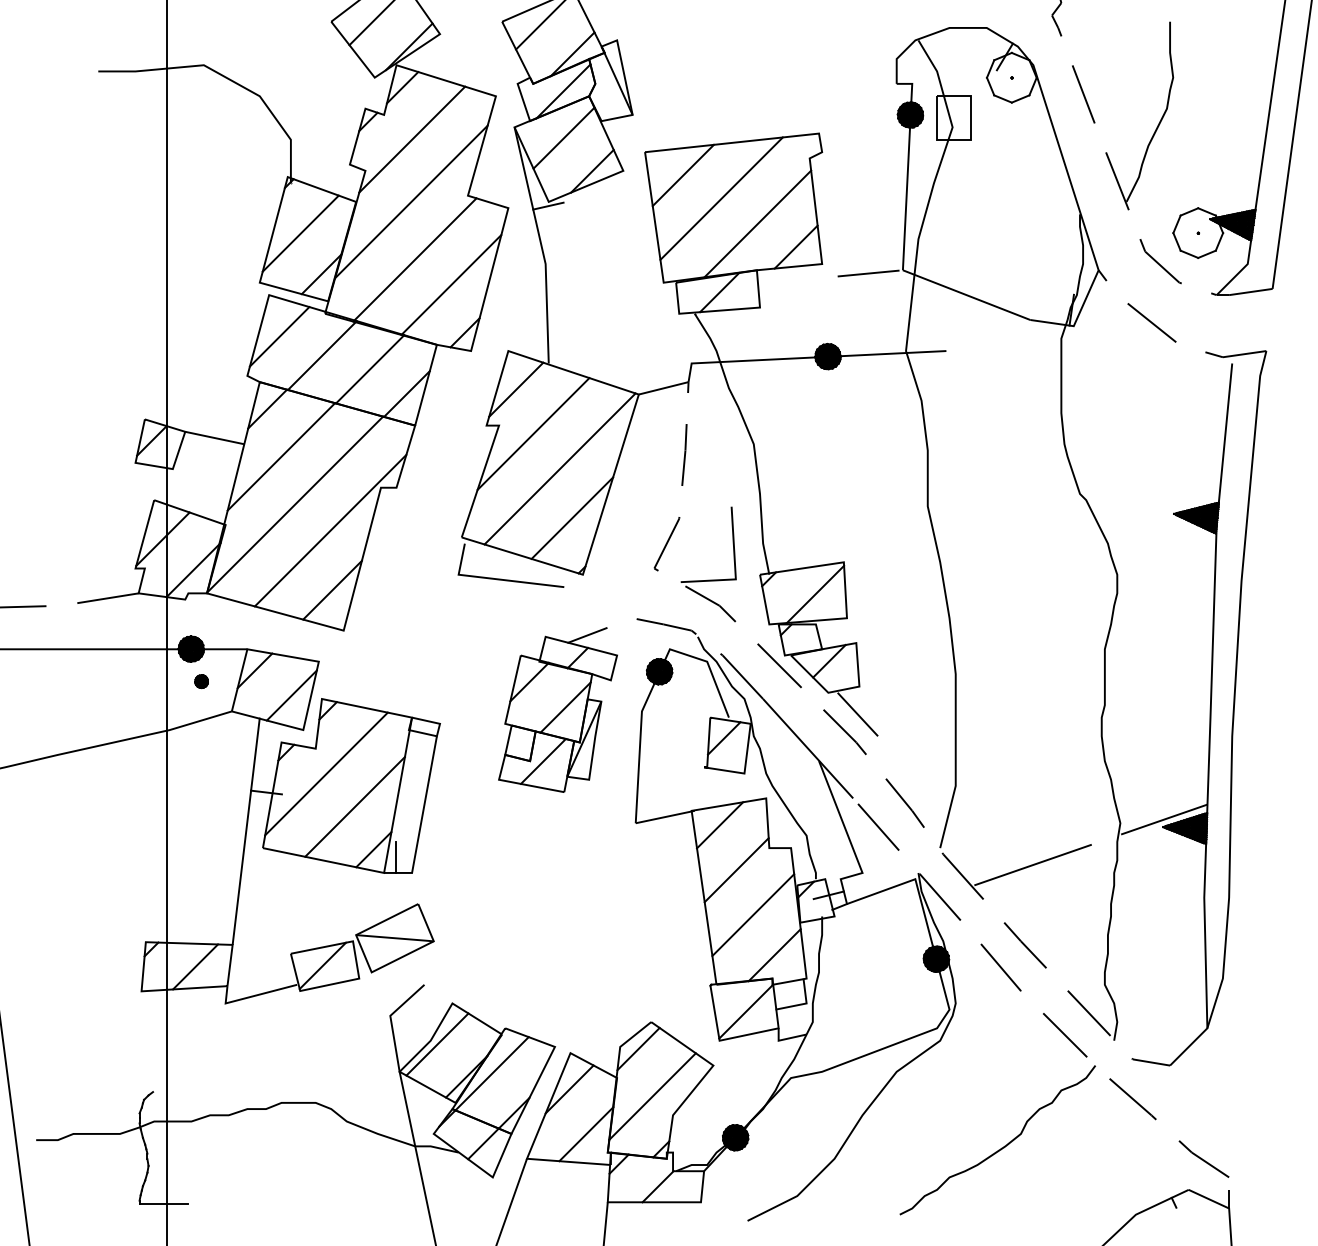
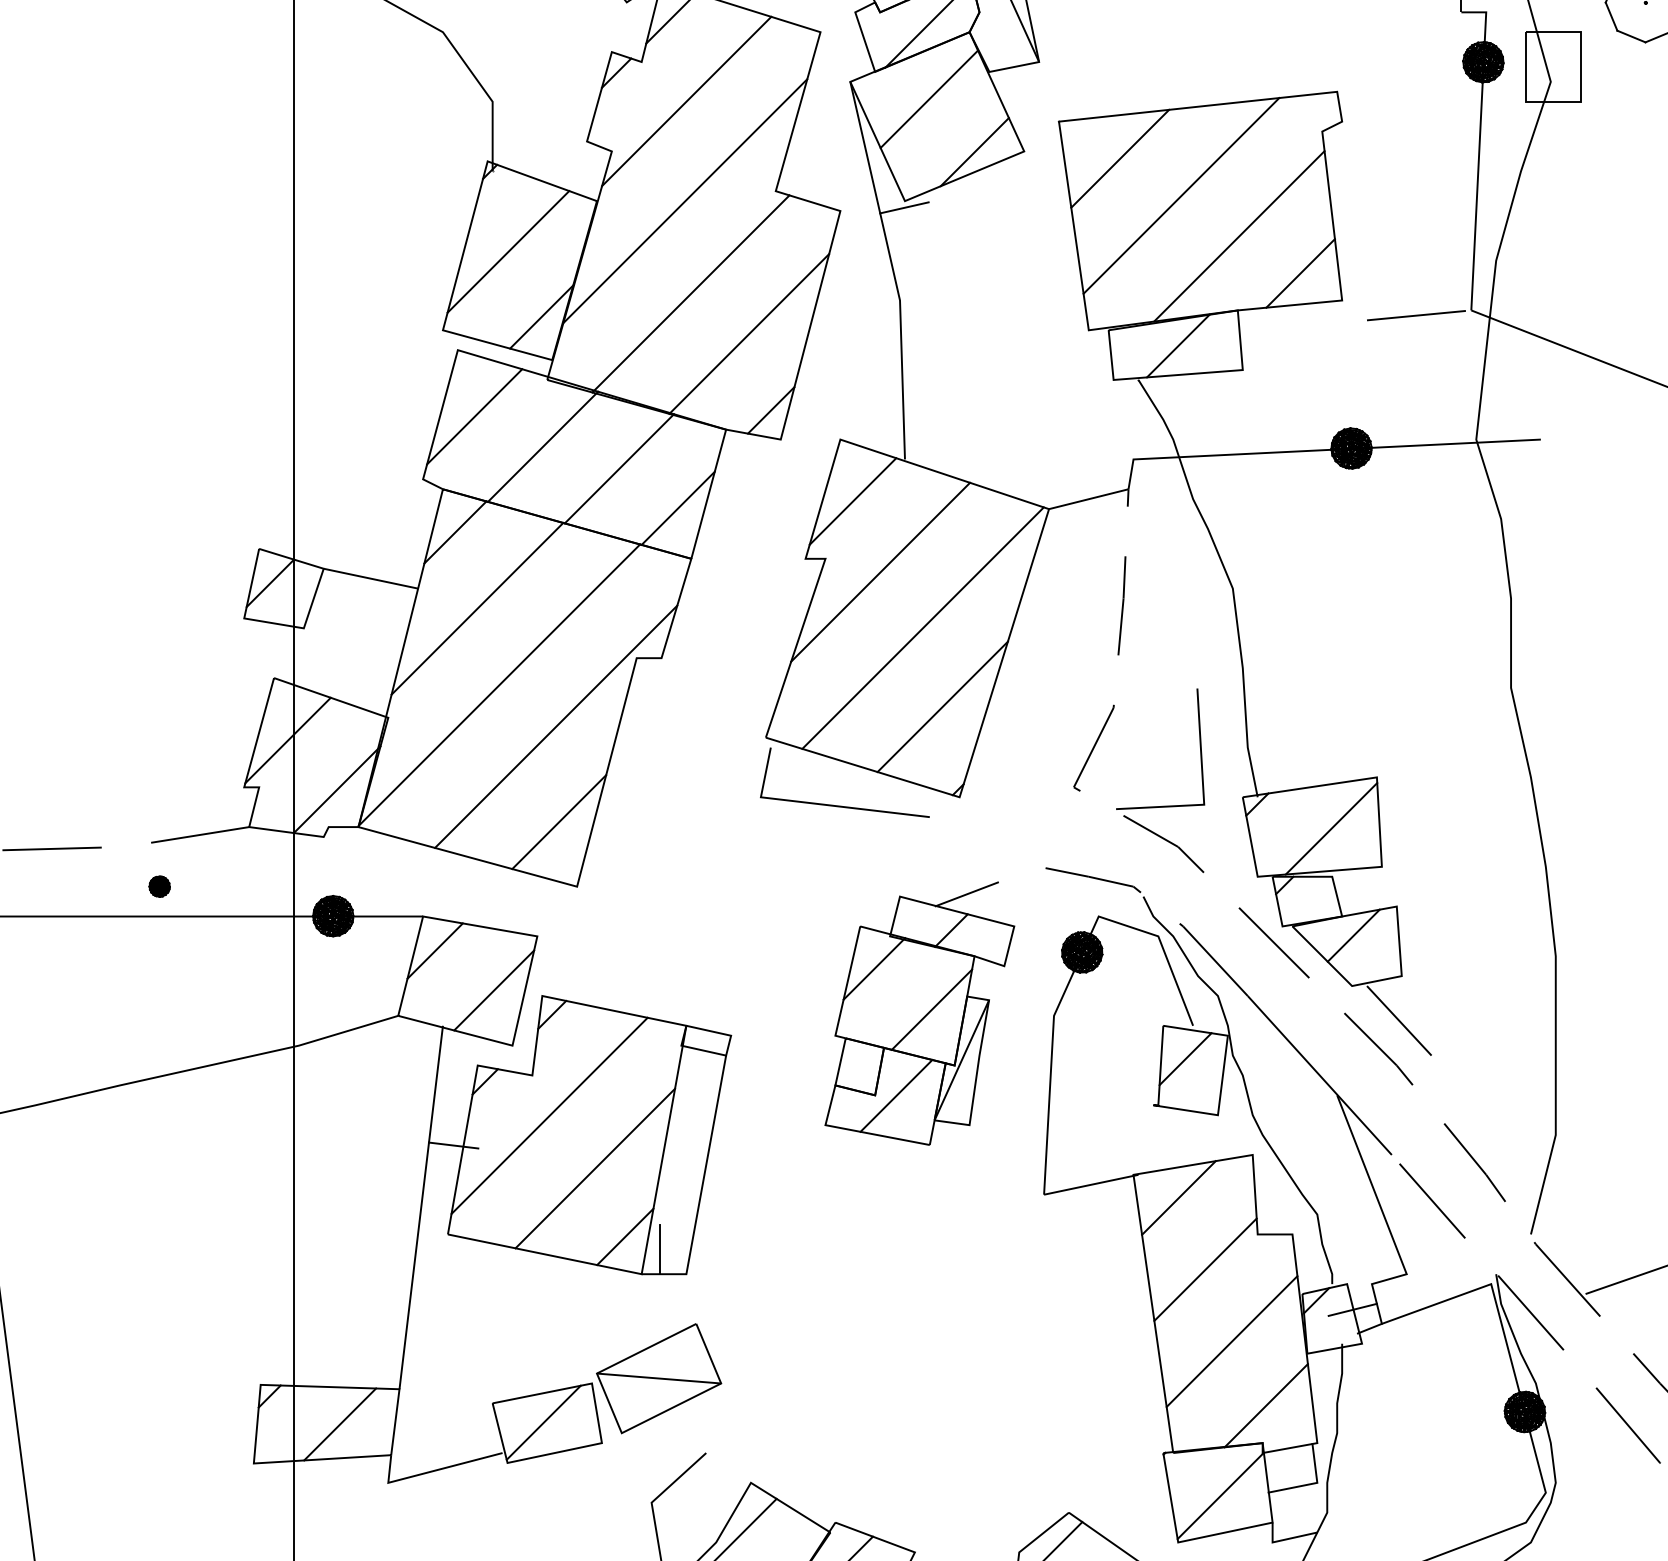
part: (201, 681) -> (159, 886), moved

